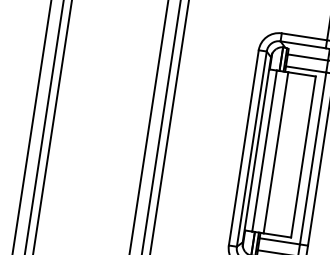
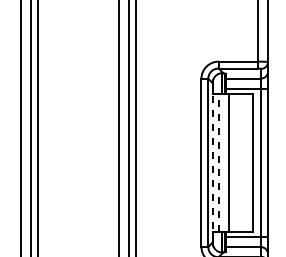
line: (256, 149) -> (212, 162), solid -> dashed
line: (264, 150) -> (219, 162), solid -> dashed

